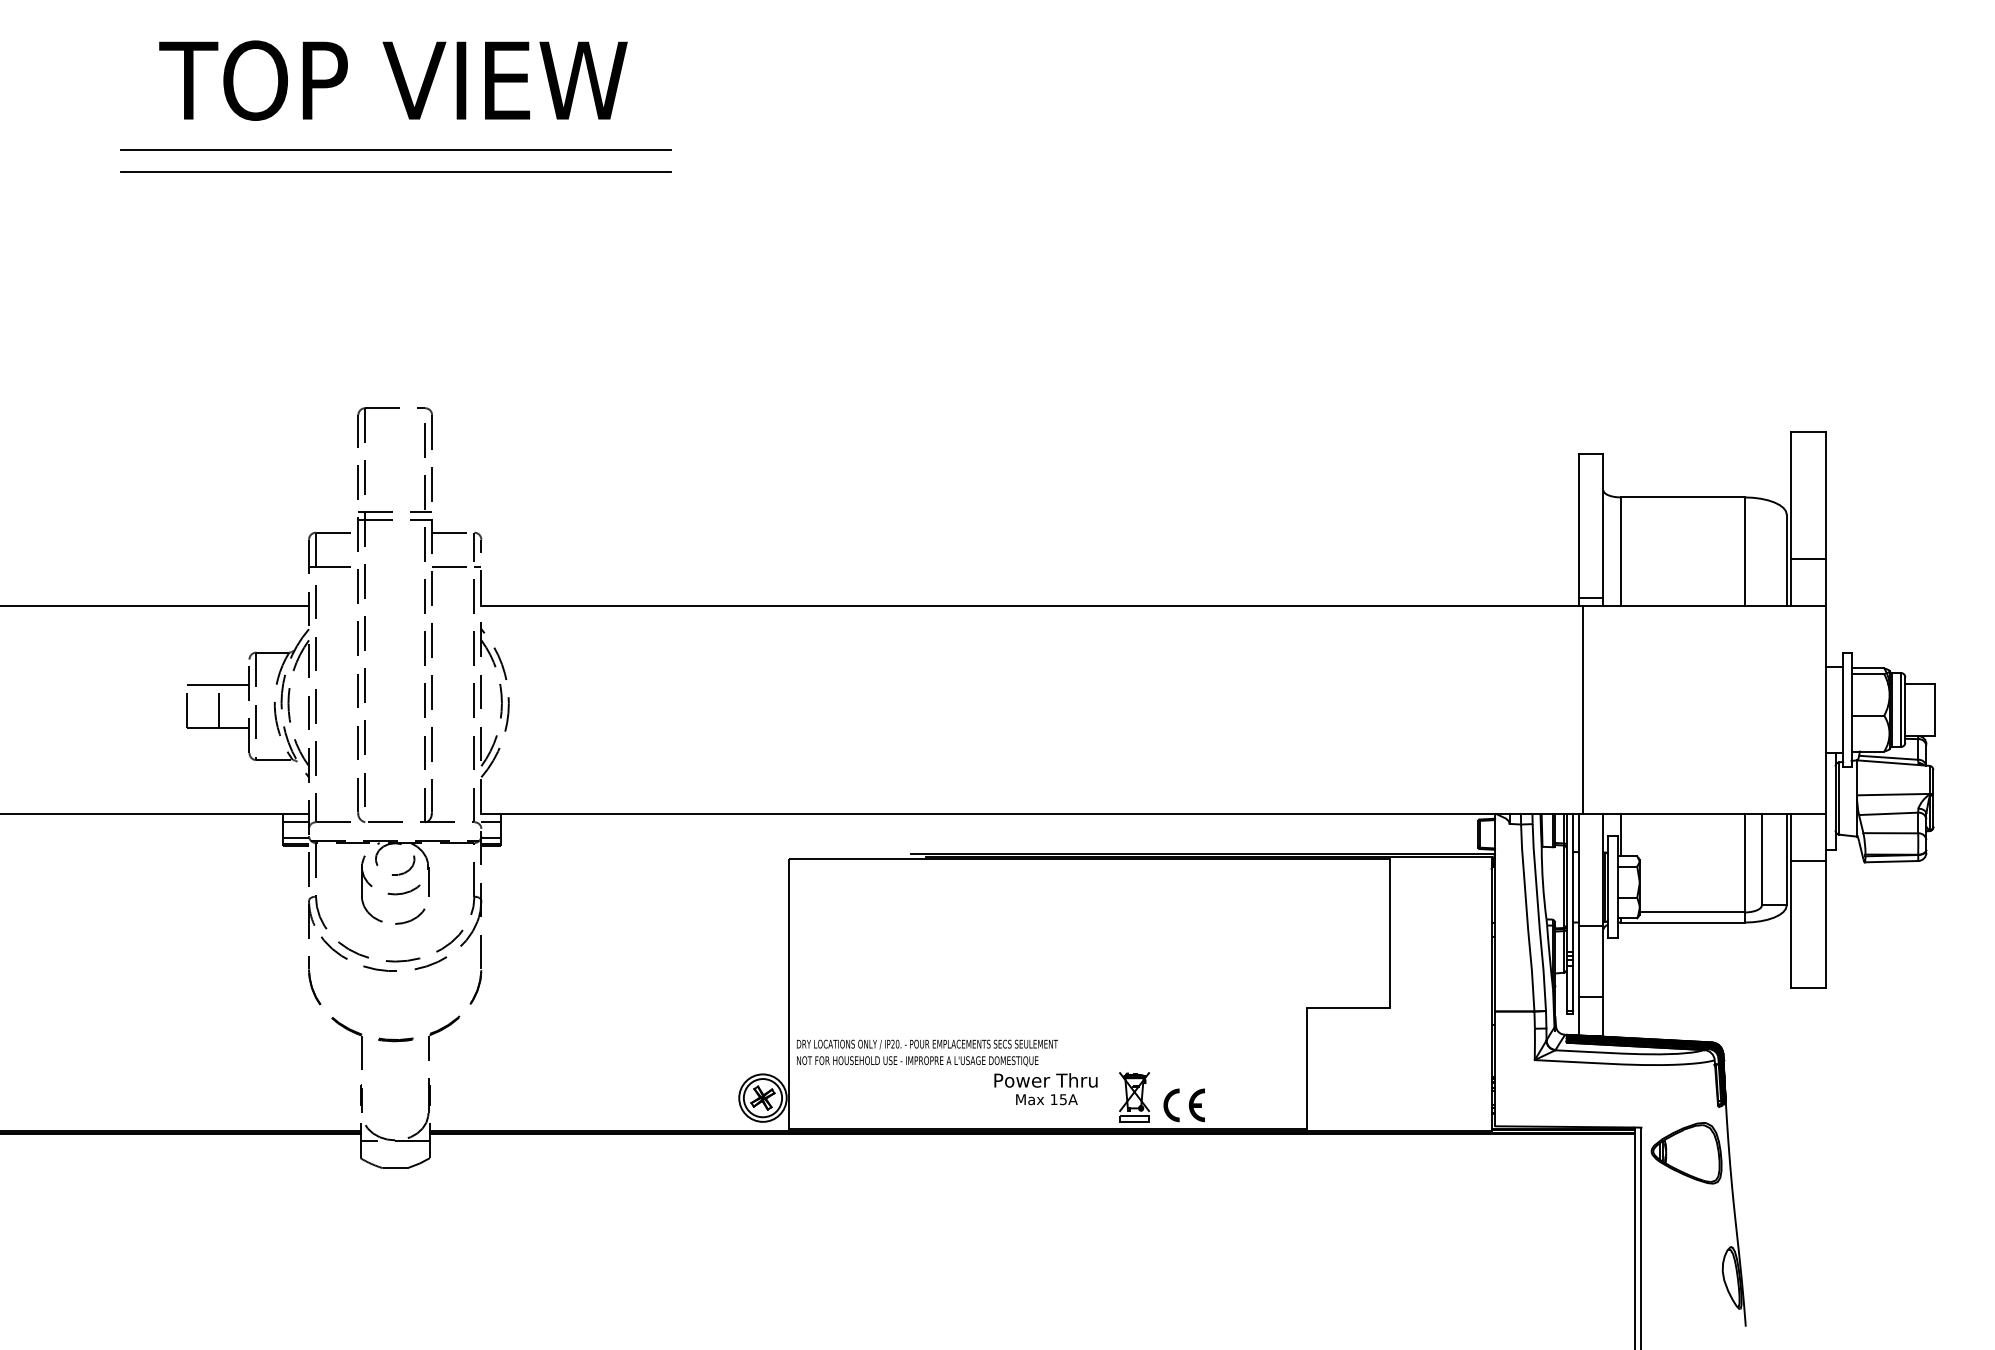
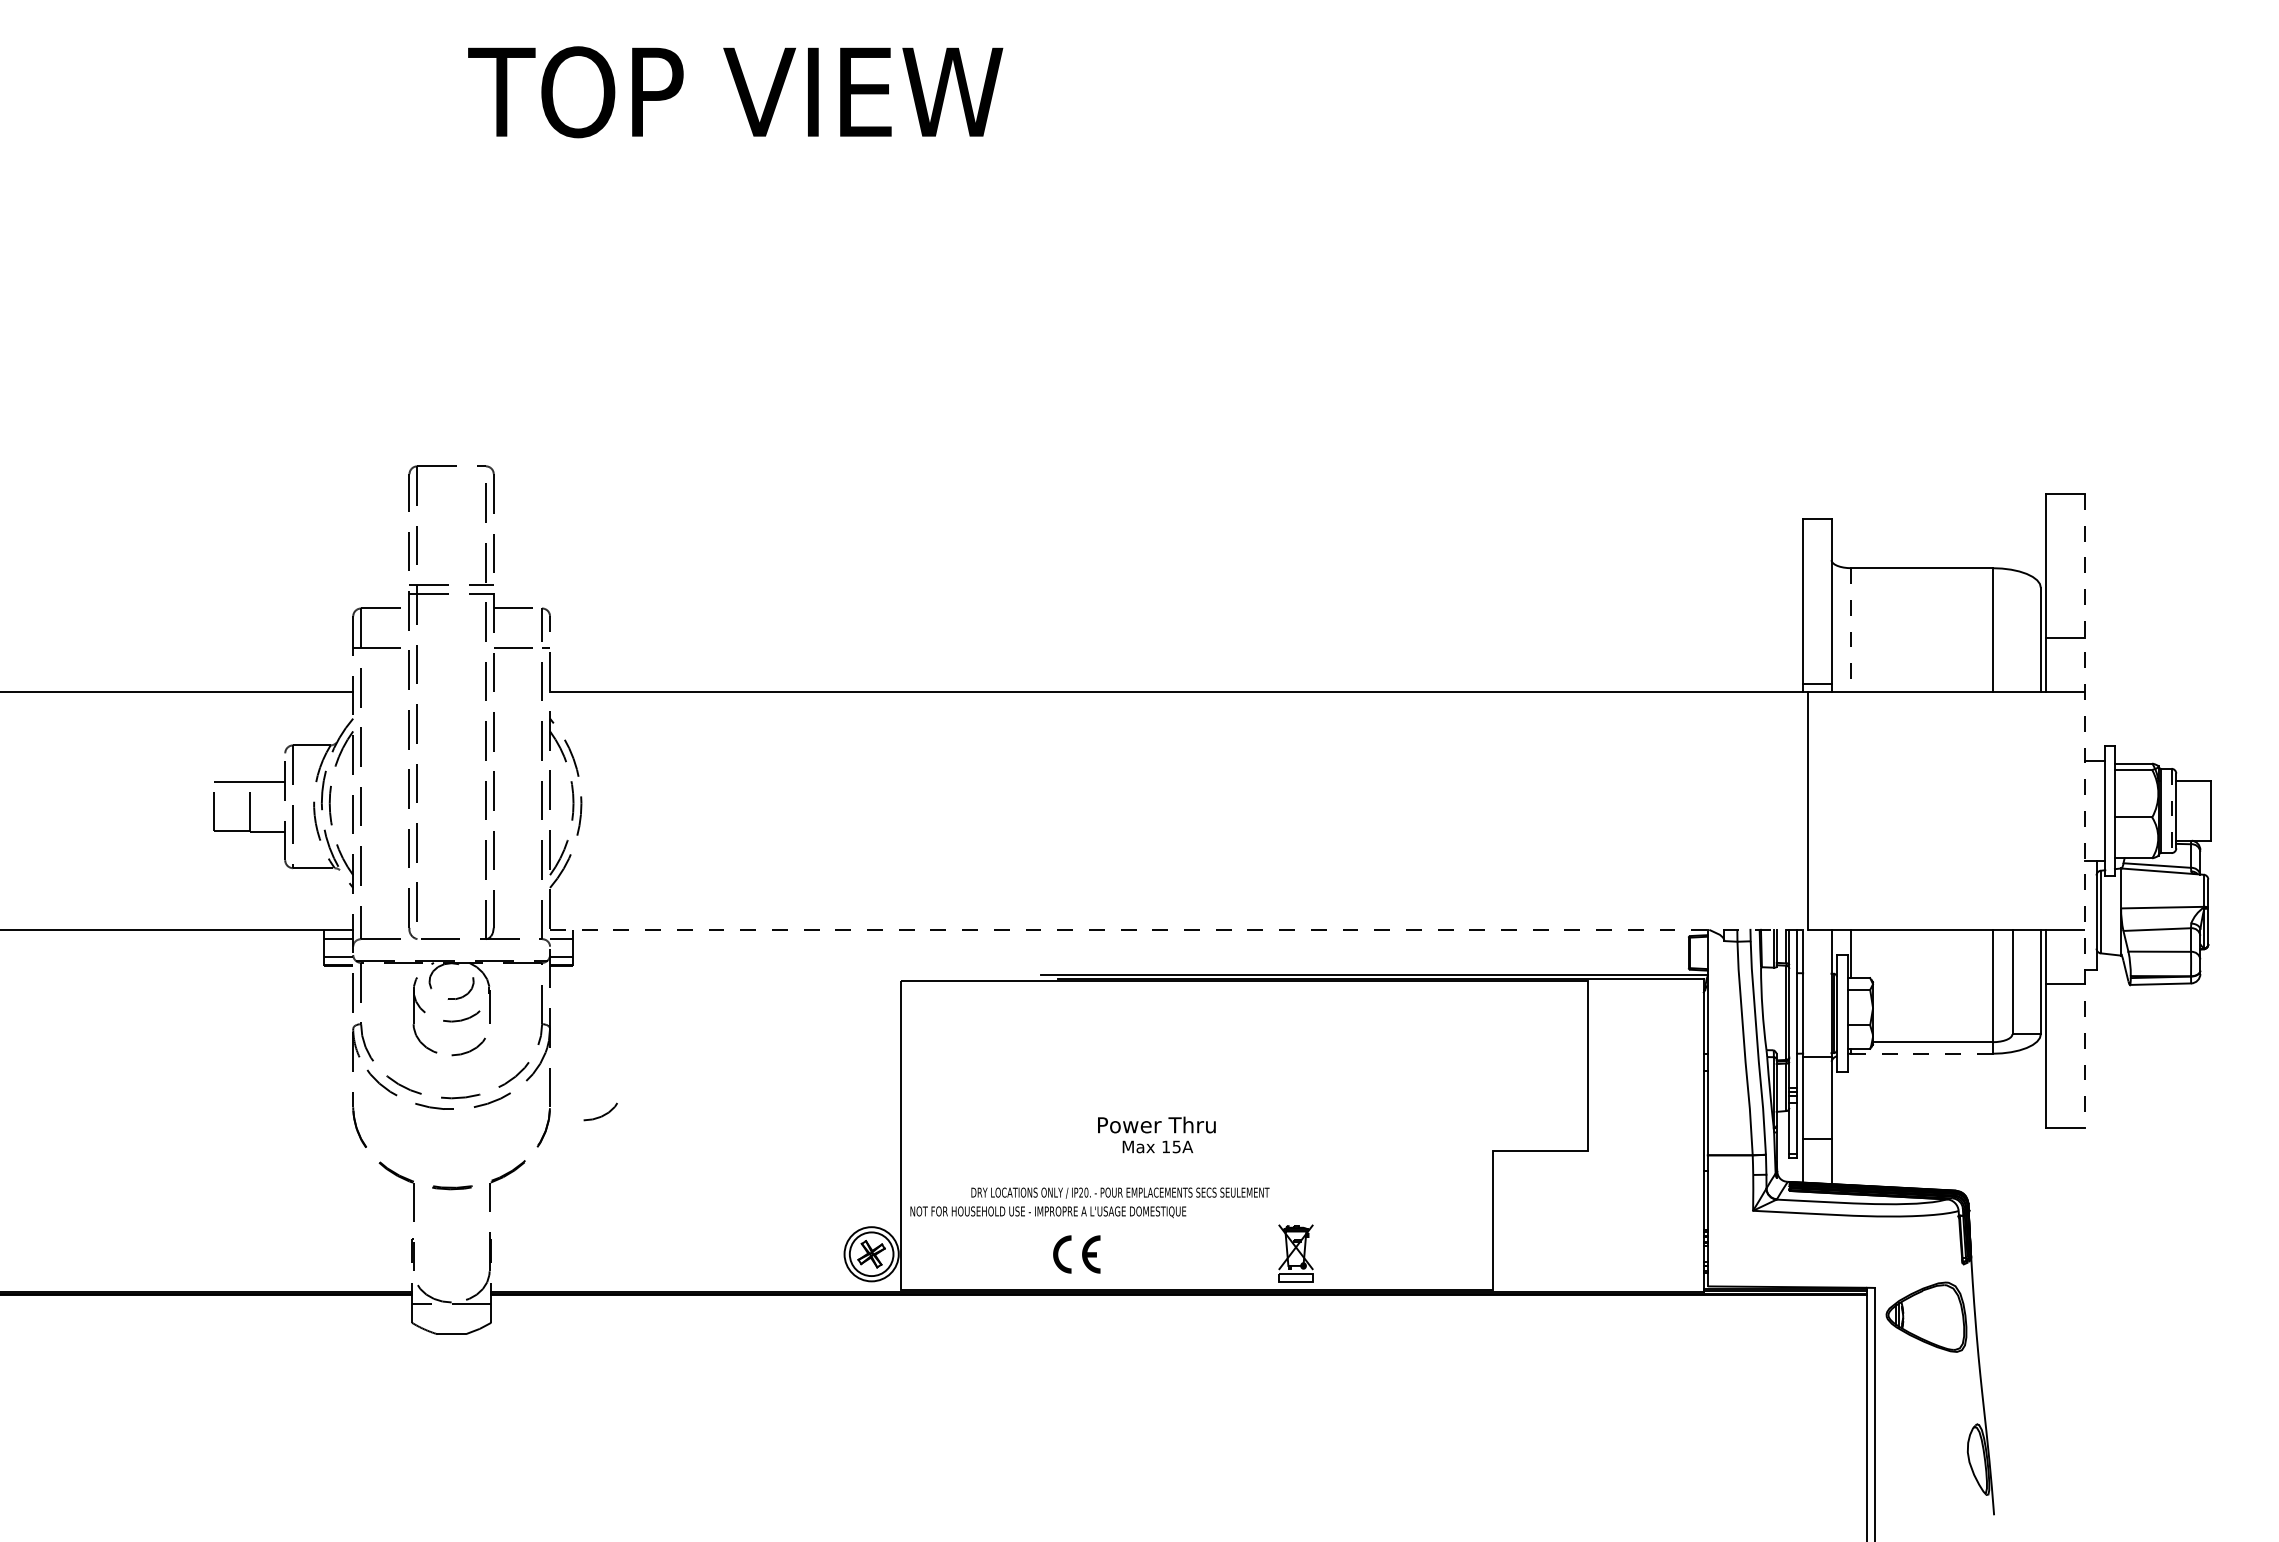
text: (393, 80) -> (735, 92), moved
line: (395, 150) -> (452, 171), removed
line: (395, 171) -> (452, 196), removed
line: (1620, 551) -> (1851, 630), solid -> dashed
line: (1825, 710) -> (2085, 811), solid -> dashed
line: (1901, 710) -> (2171, 811), solid -> dashed
line: (1032, 813) -> (1179, 929), solid -> dashed
line: (1683, 922) -> (1922, 1053), solid -> dashed
curve: (526, 976) -> (601, 1115), added
text: (927, 1044) -> (1120, 1192), moved
text: (1045, 1088) -> (1156, 1134), moved
part: (1184, 1105) -> (1076, 1254), moved

